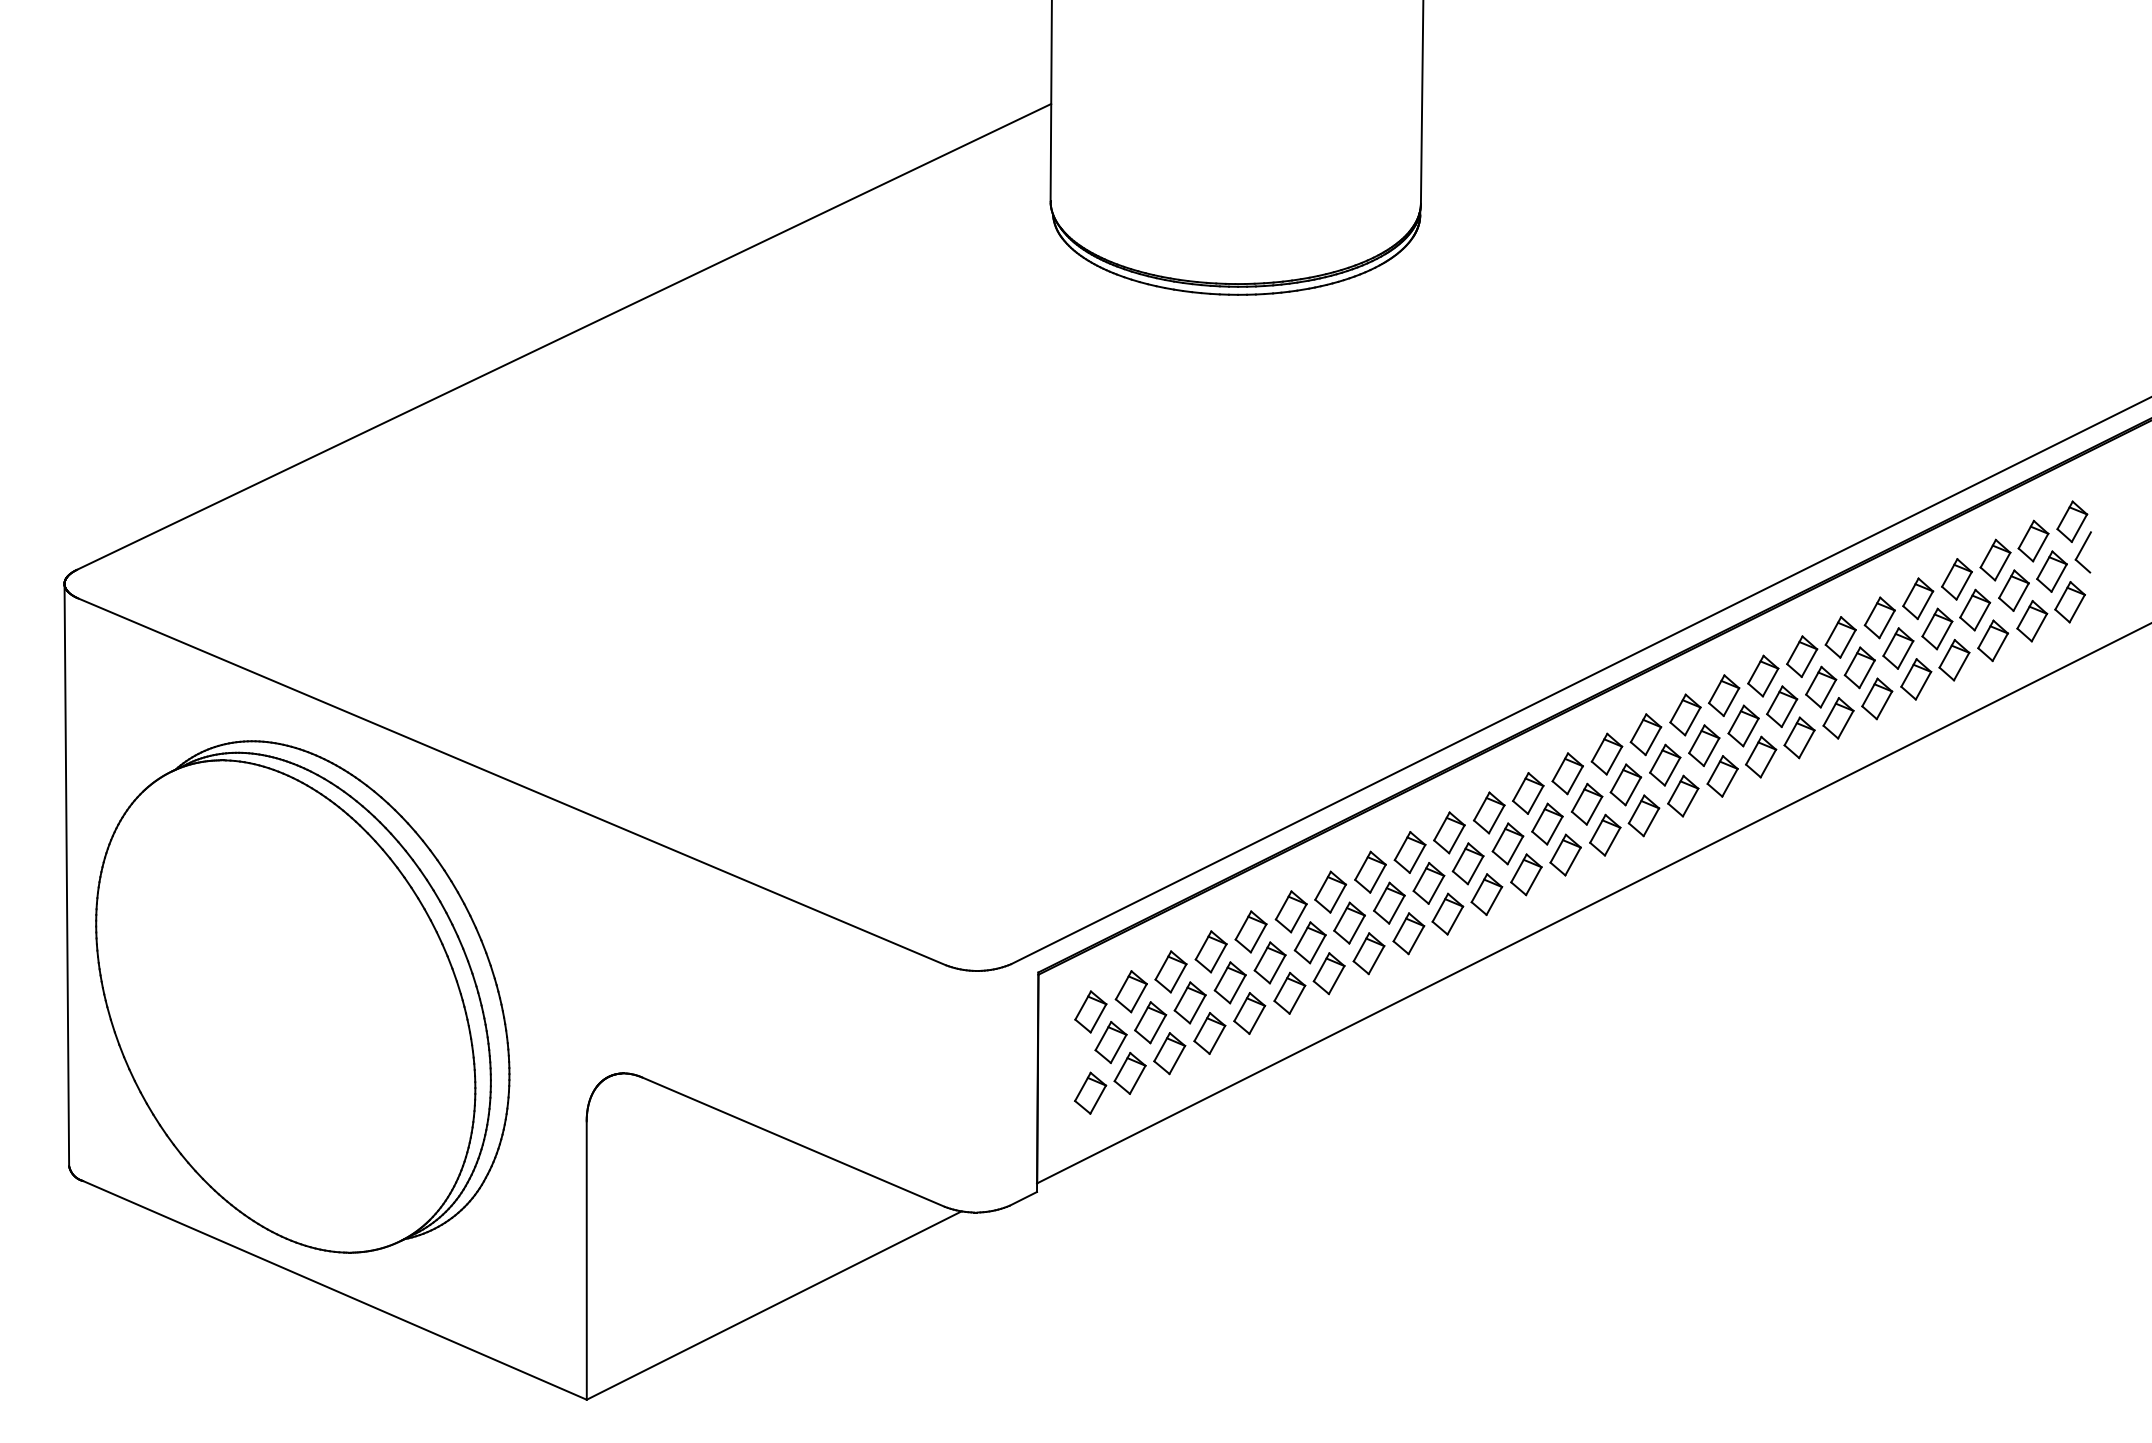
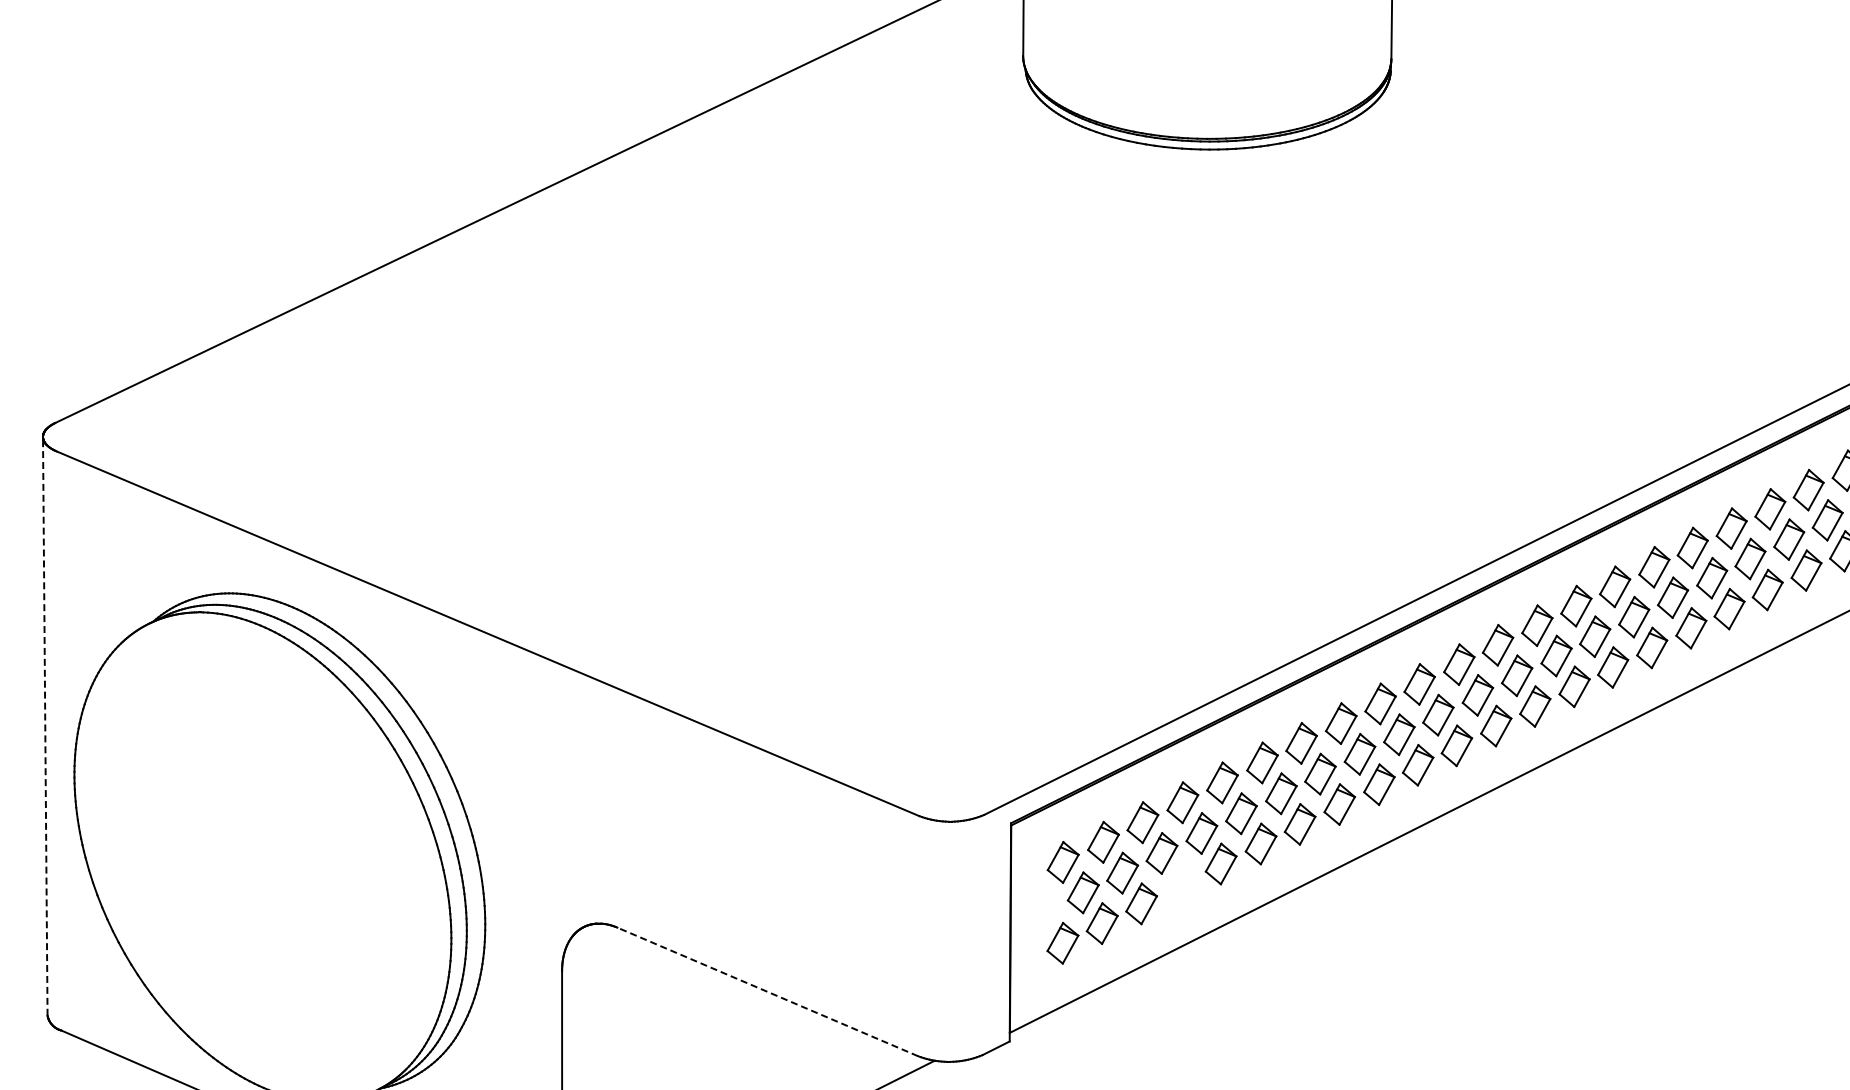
line: (66, 875) -> (44, 726), solid -> dashed
part: (1209, 1033) -> (1181, 883), removed
line: (793, 1142) -> (767, 992), solid -> dashed

